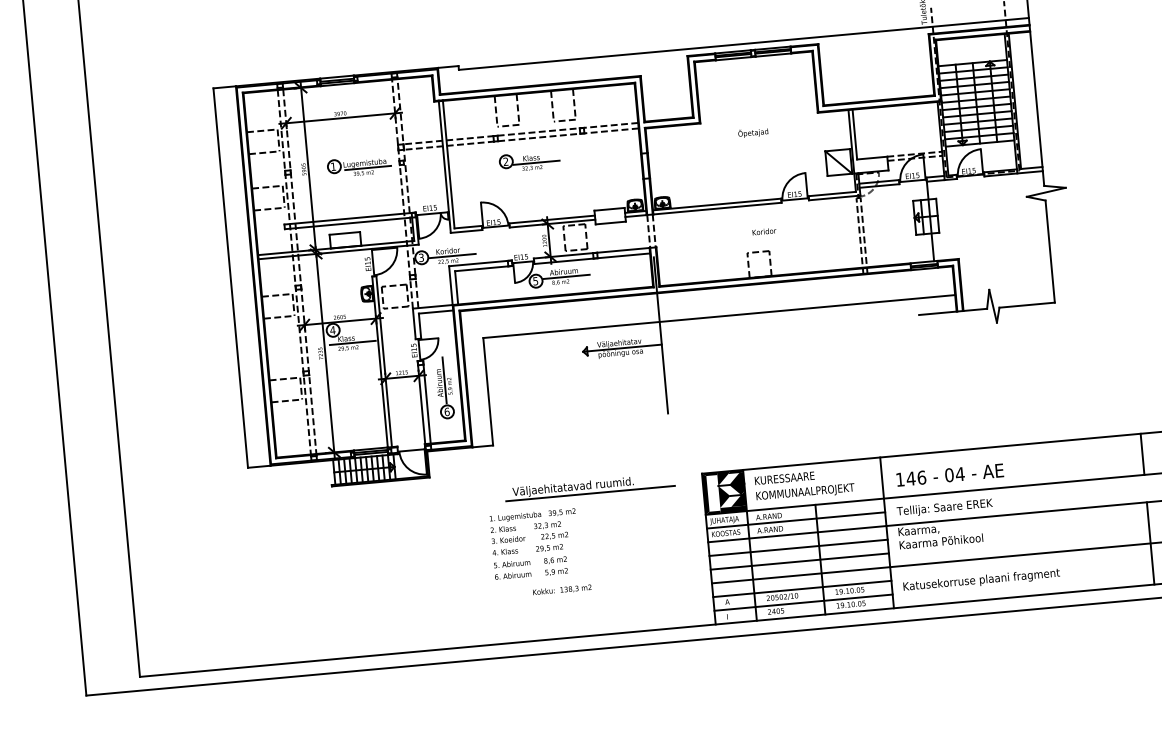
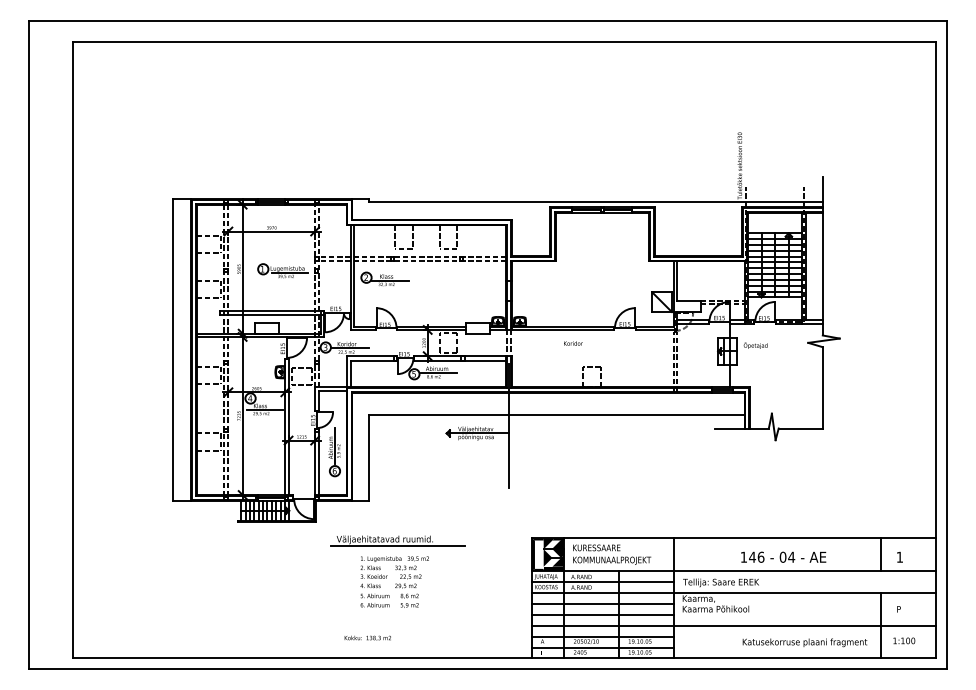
text: (752, 132) -> (755, 345), moved
part: (529, 160) -> (384, 278), moved
text: (764, 231) -> (573, 343), moved
text: (949, 474) -> (783, 556), moved
part: (589, 486) -> (397, 540), moved
text: (981, 580) -> (804, 642), moved
text: (561, 589) -> (367, 637), moved

